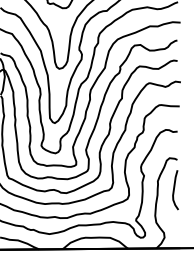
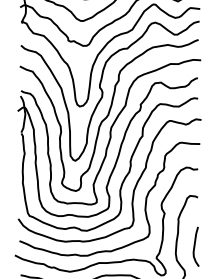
part: (174, 189) -> (195, 246), moved

